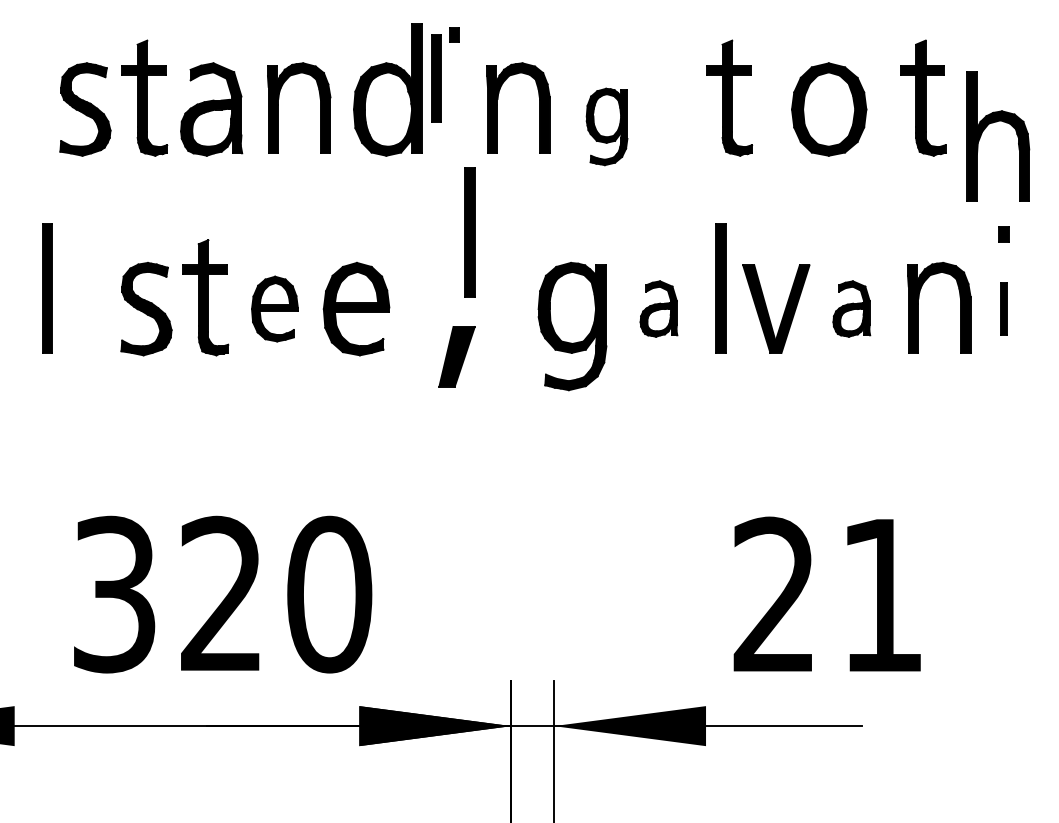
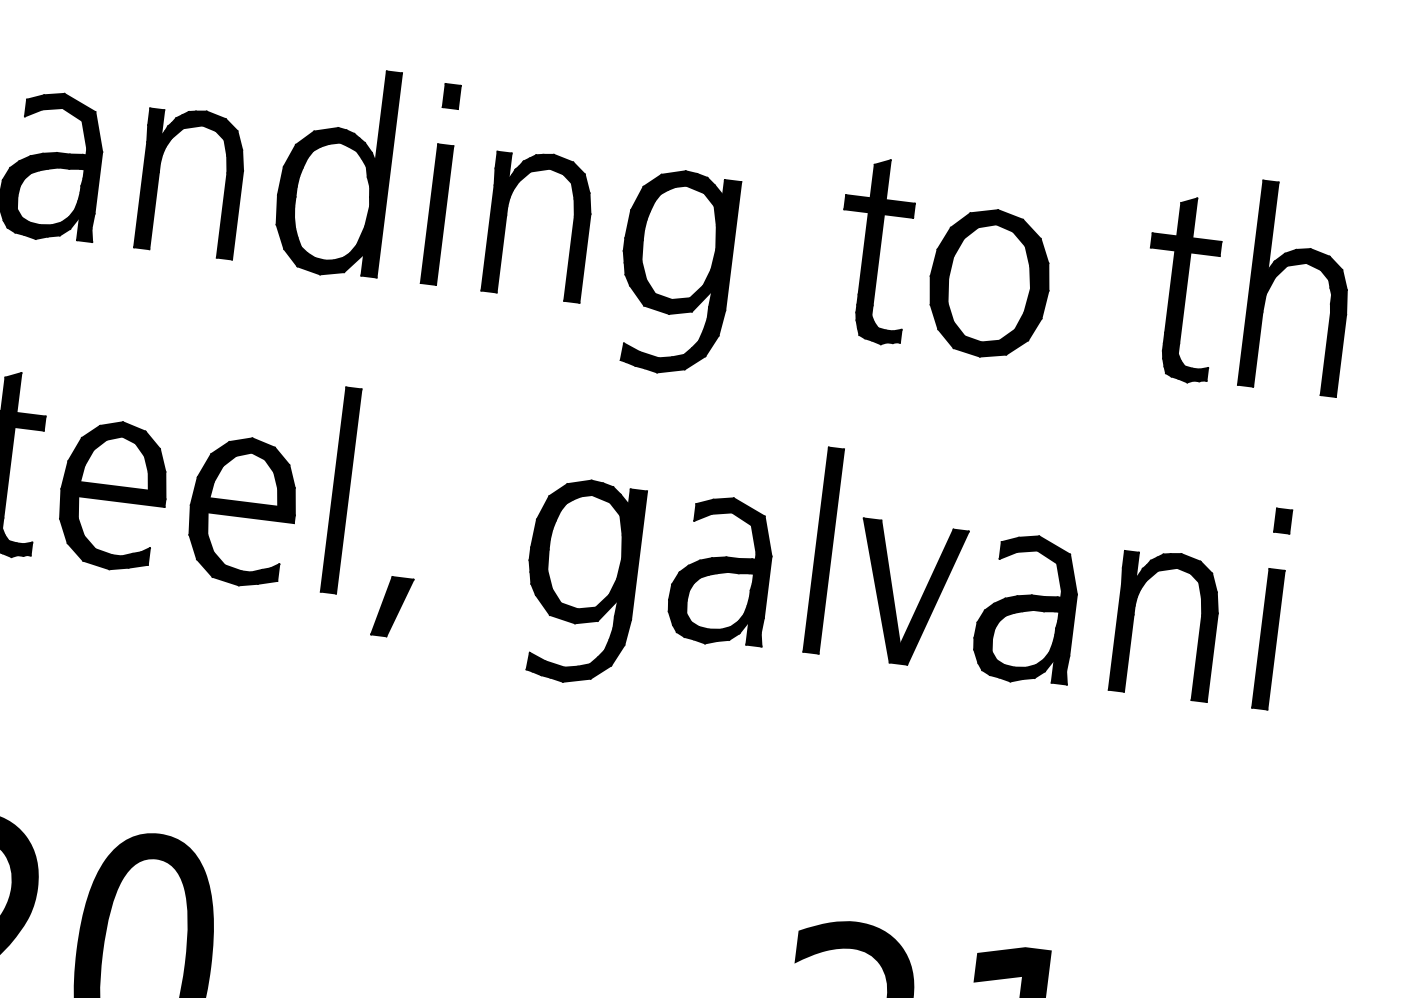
part: (436, 78) -> (437, 214), moved
part: (829, 109) -> (990, 283), moved
part: (993, 123) -> (1294, 266), moved
part: (606, 126) -> (674, 271), size x1.67
part: (469, 232) -> (340, 490), moved
part: (274, 308) -> (112, 494), size x1.43
part: (658, 308) -> (721, 570), size x1.67
part: (851, 308) -> (1026, 608), size x1.67
part: (1003, 308) -> (1267, 638), size x1.67
part: (456, 356) -> (391, 606), size x0.62

